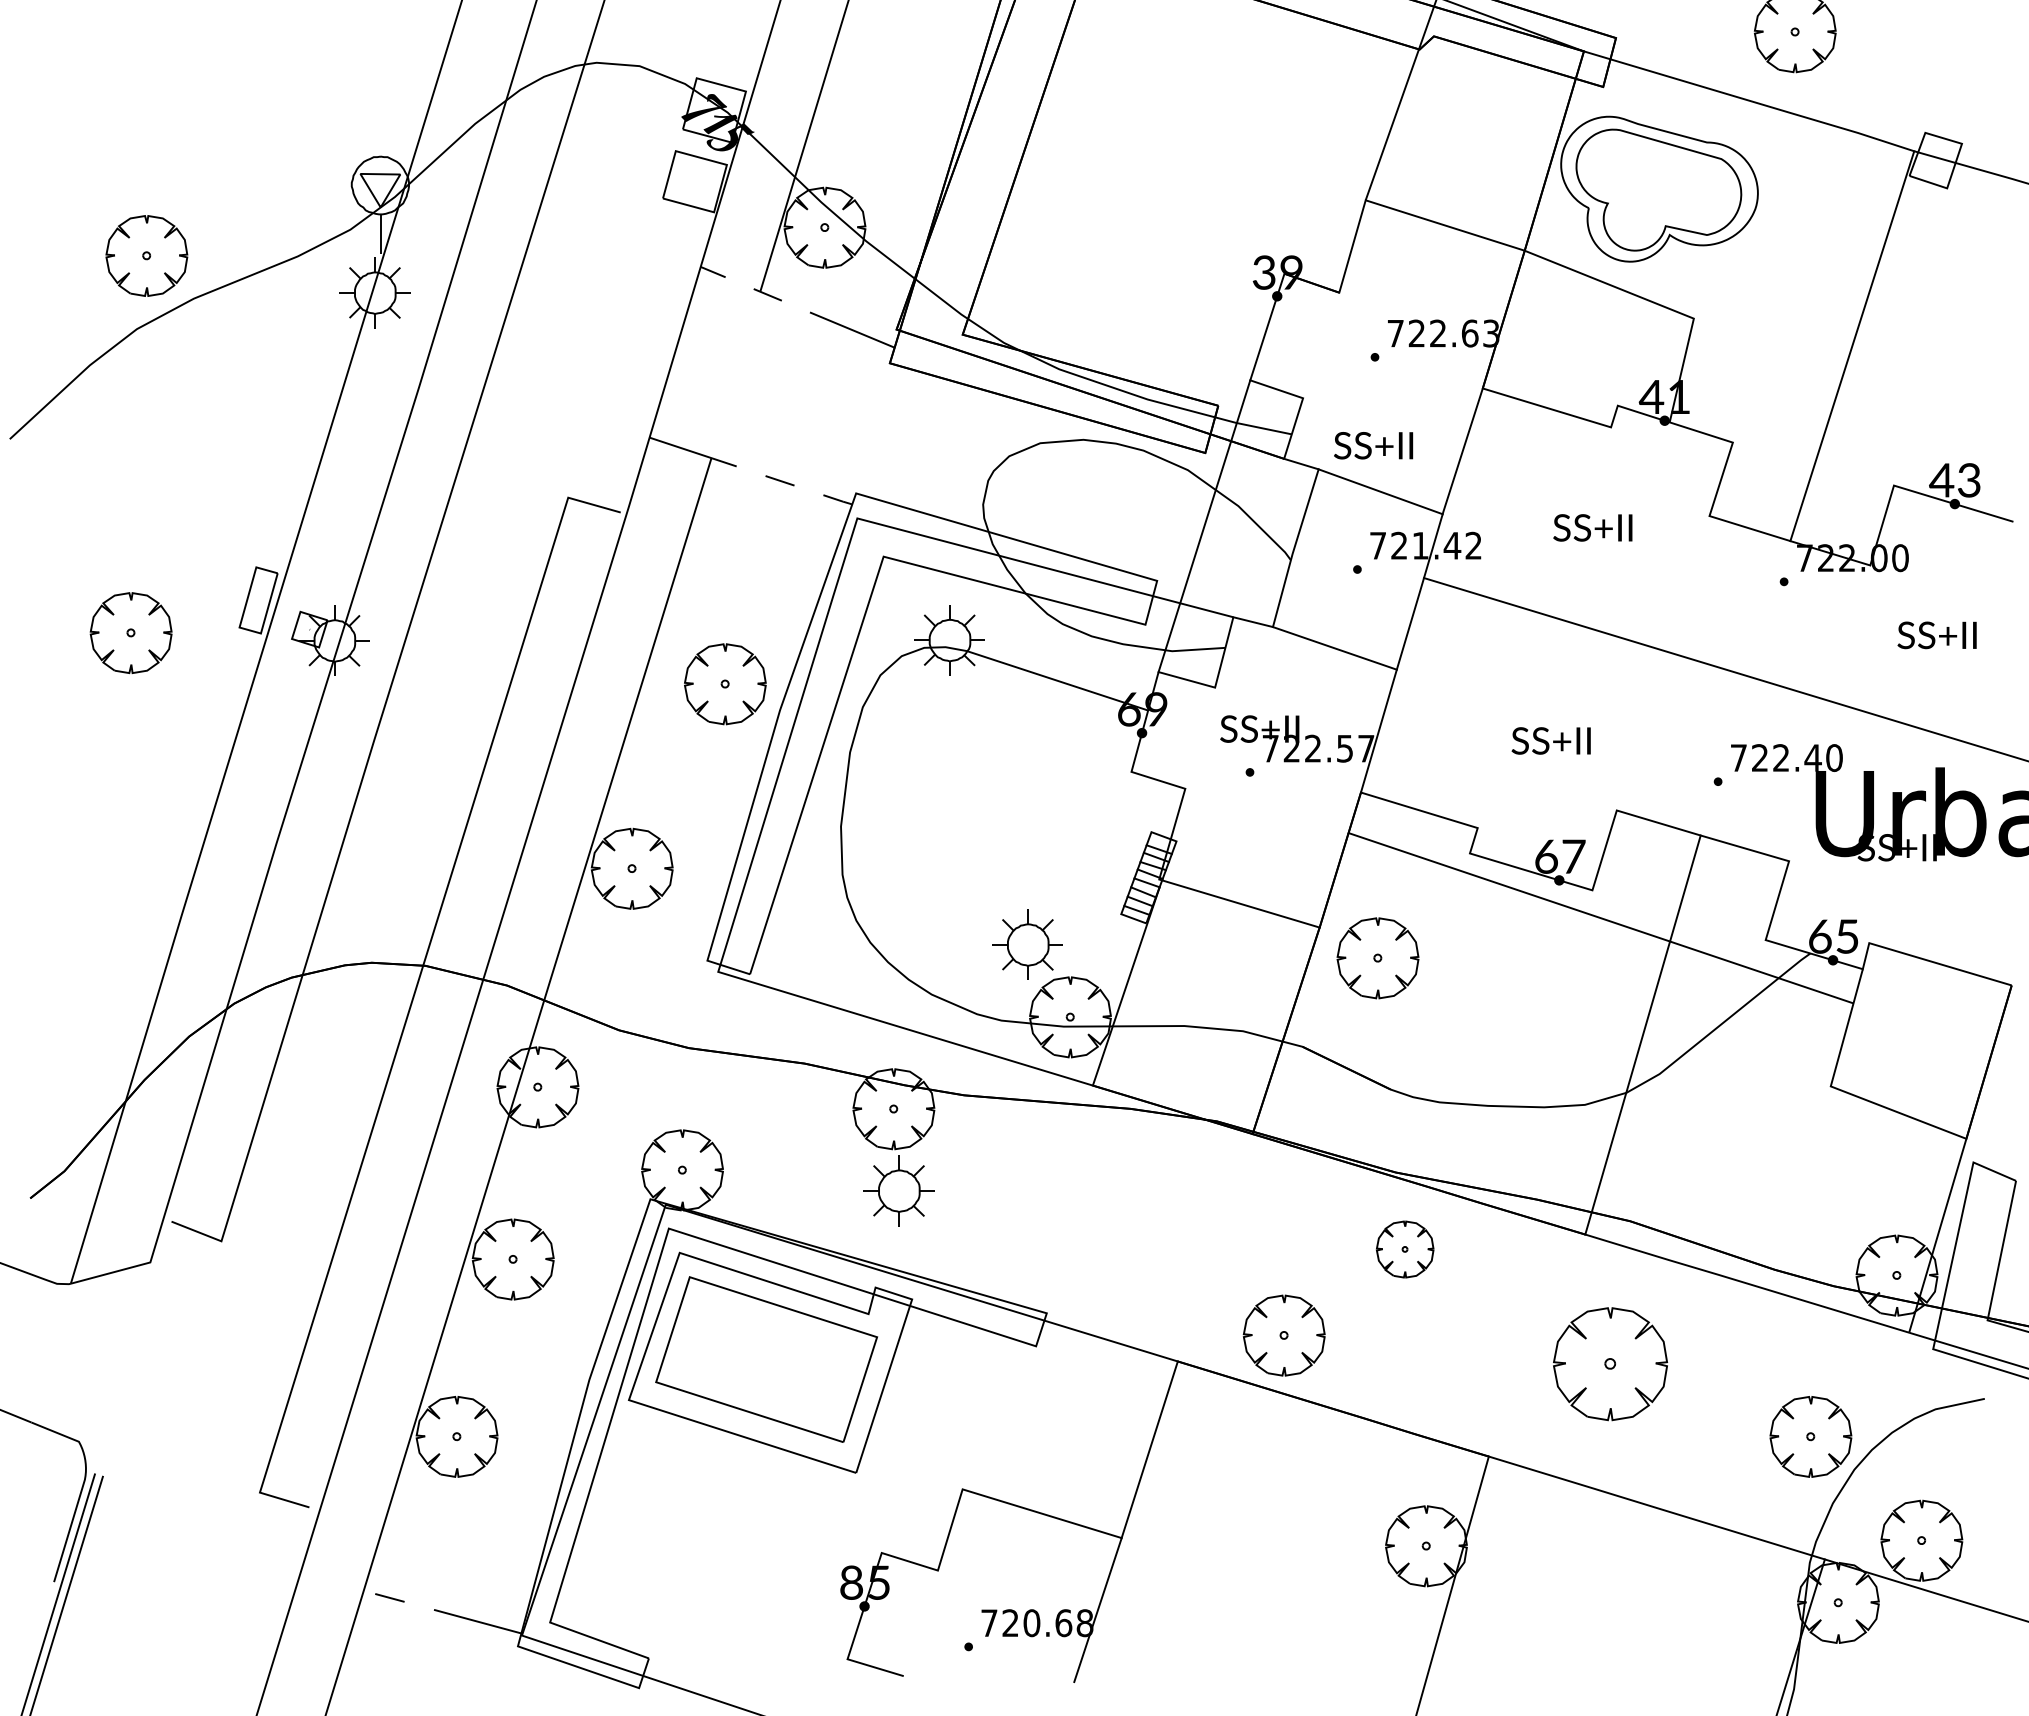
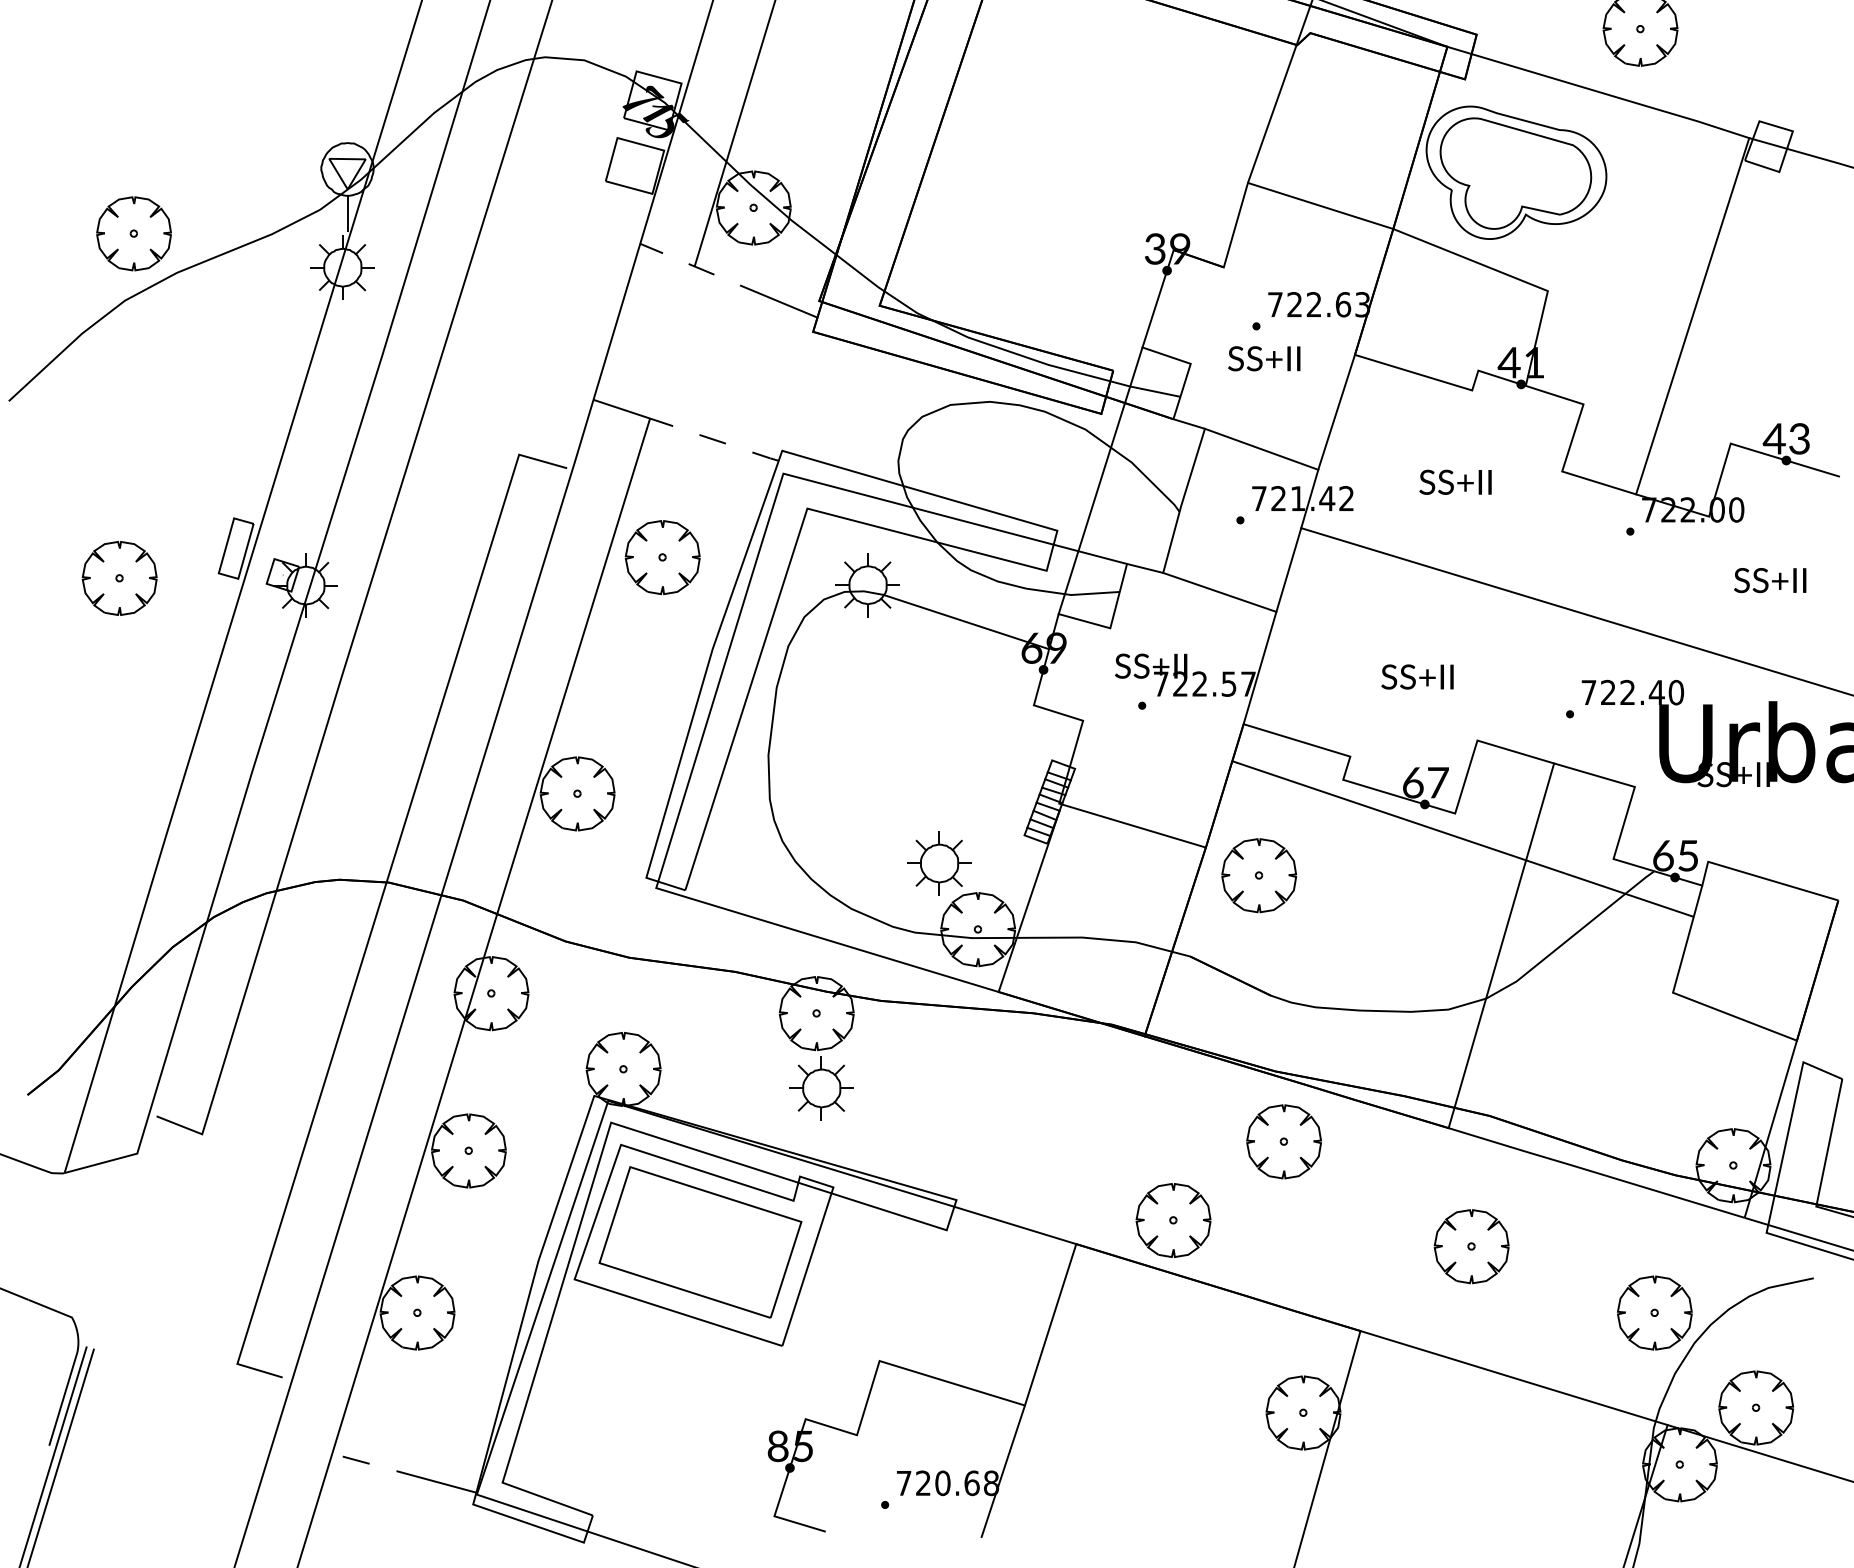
text: (1373, 445) -> (1264, 358), moved
part: (725, 684) -> (662, 557), moved
part: (1404, 1249) -> (1283, 1141), size x1.43
part: (1610, 1364) -> (1471, 1246), size x0.71

